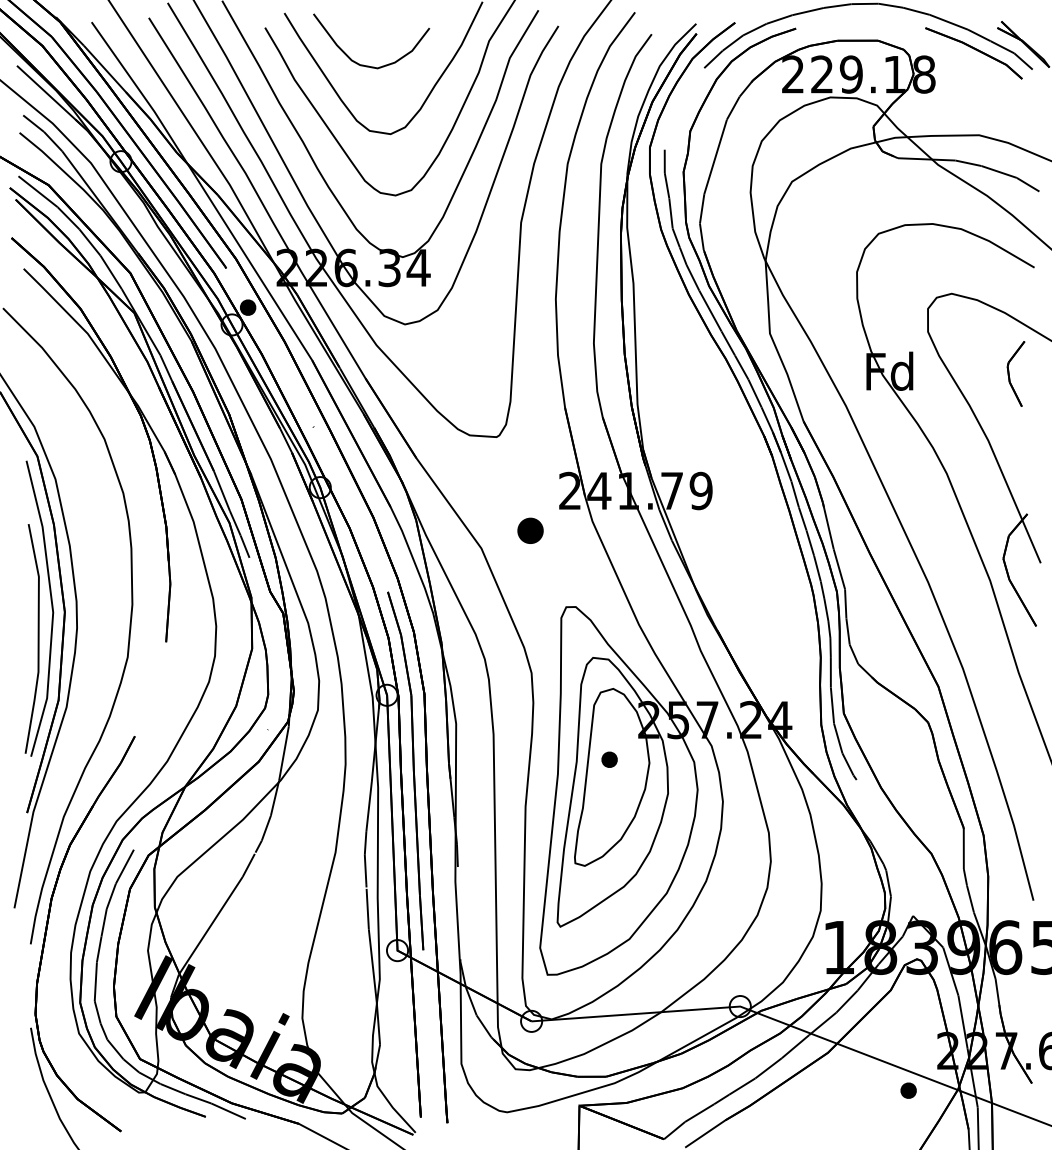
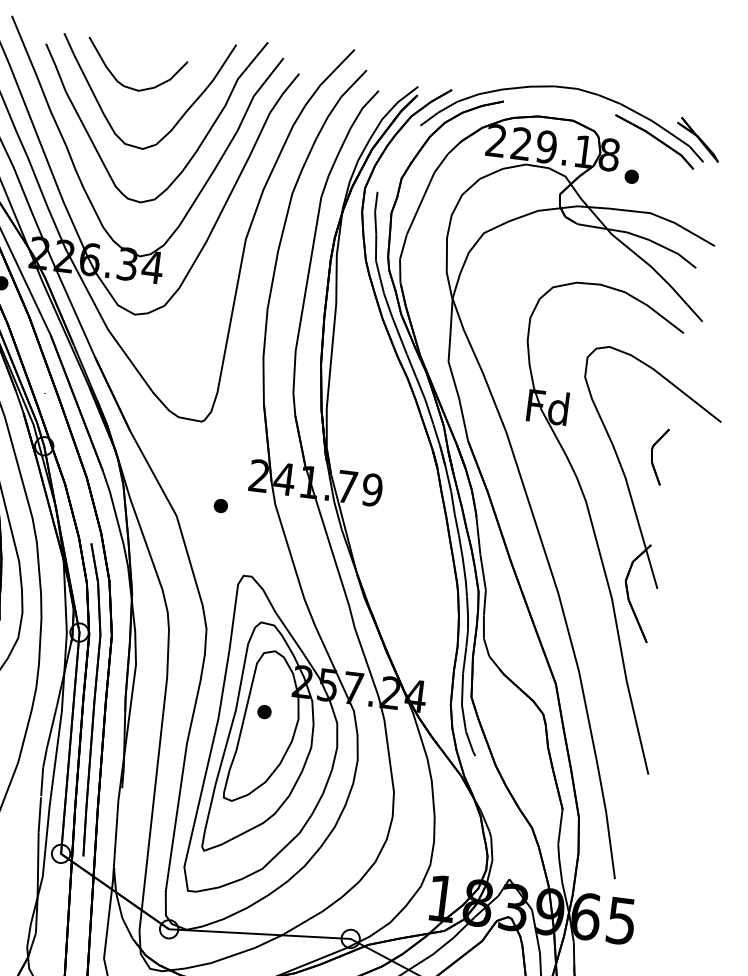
part: (952, 96) -> (631, 176), added
part: (1015, 373) -> (658, 456), moved
part: (530, 530) -> (220, 505), size x0.62

